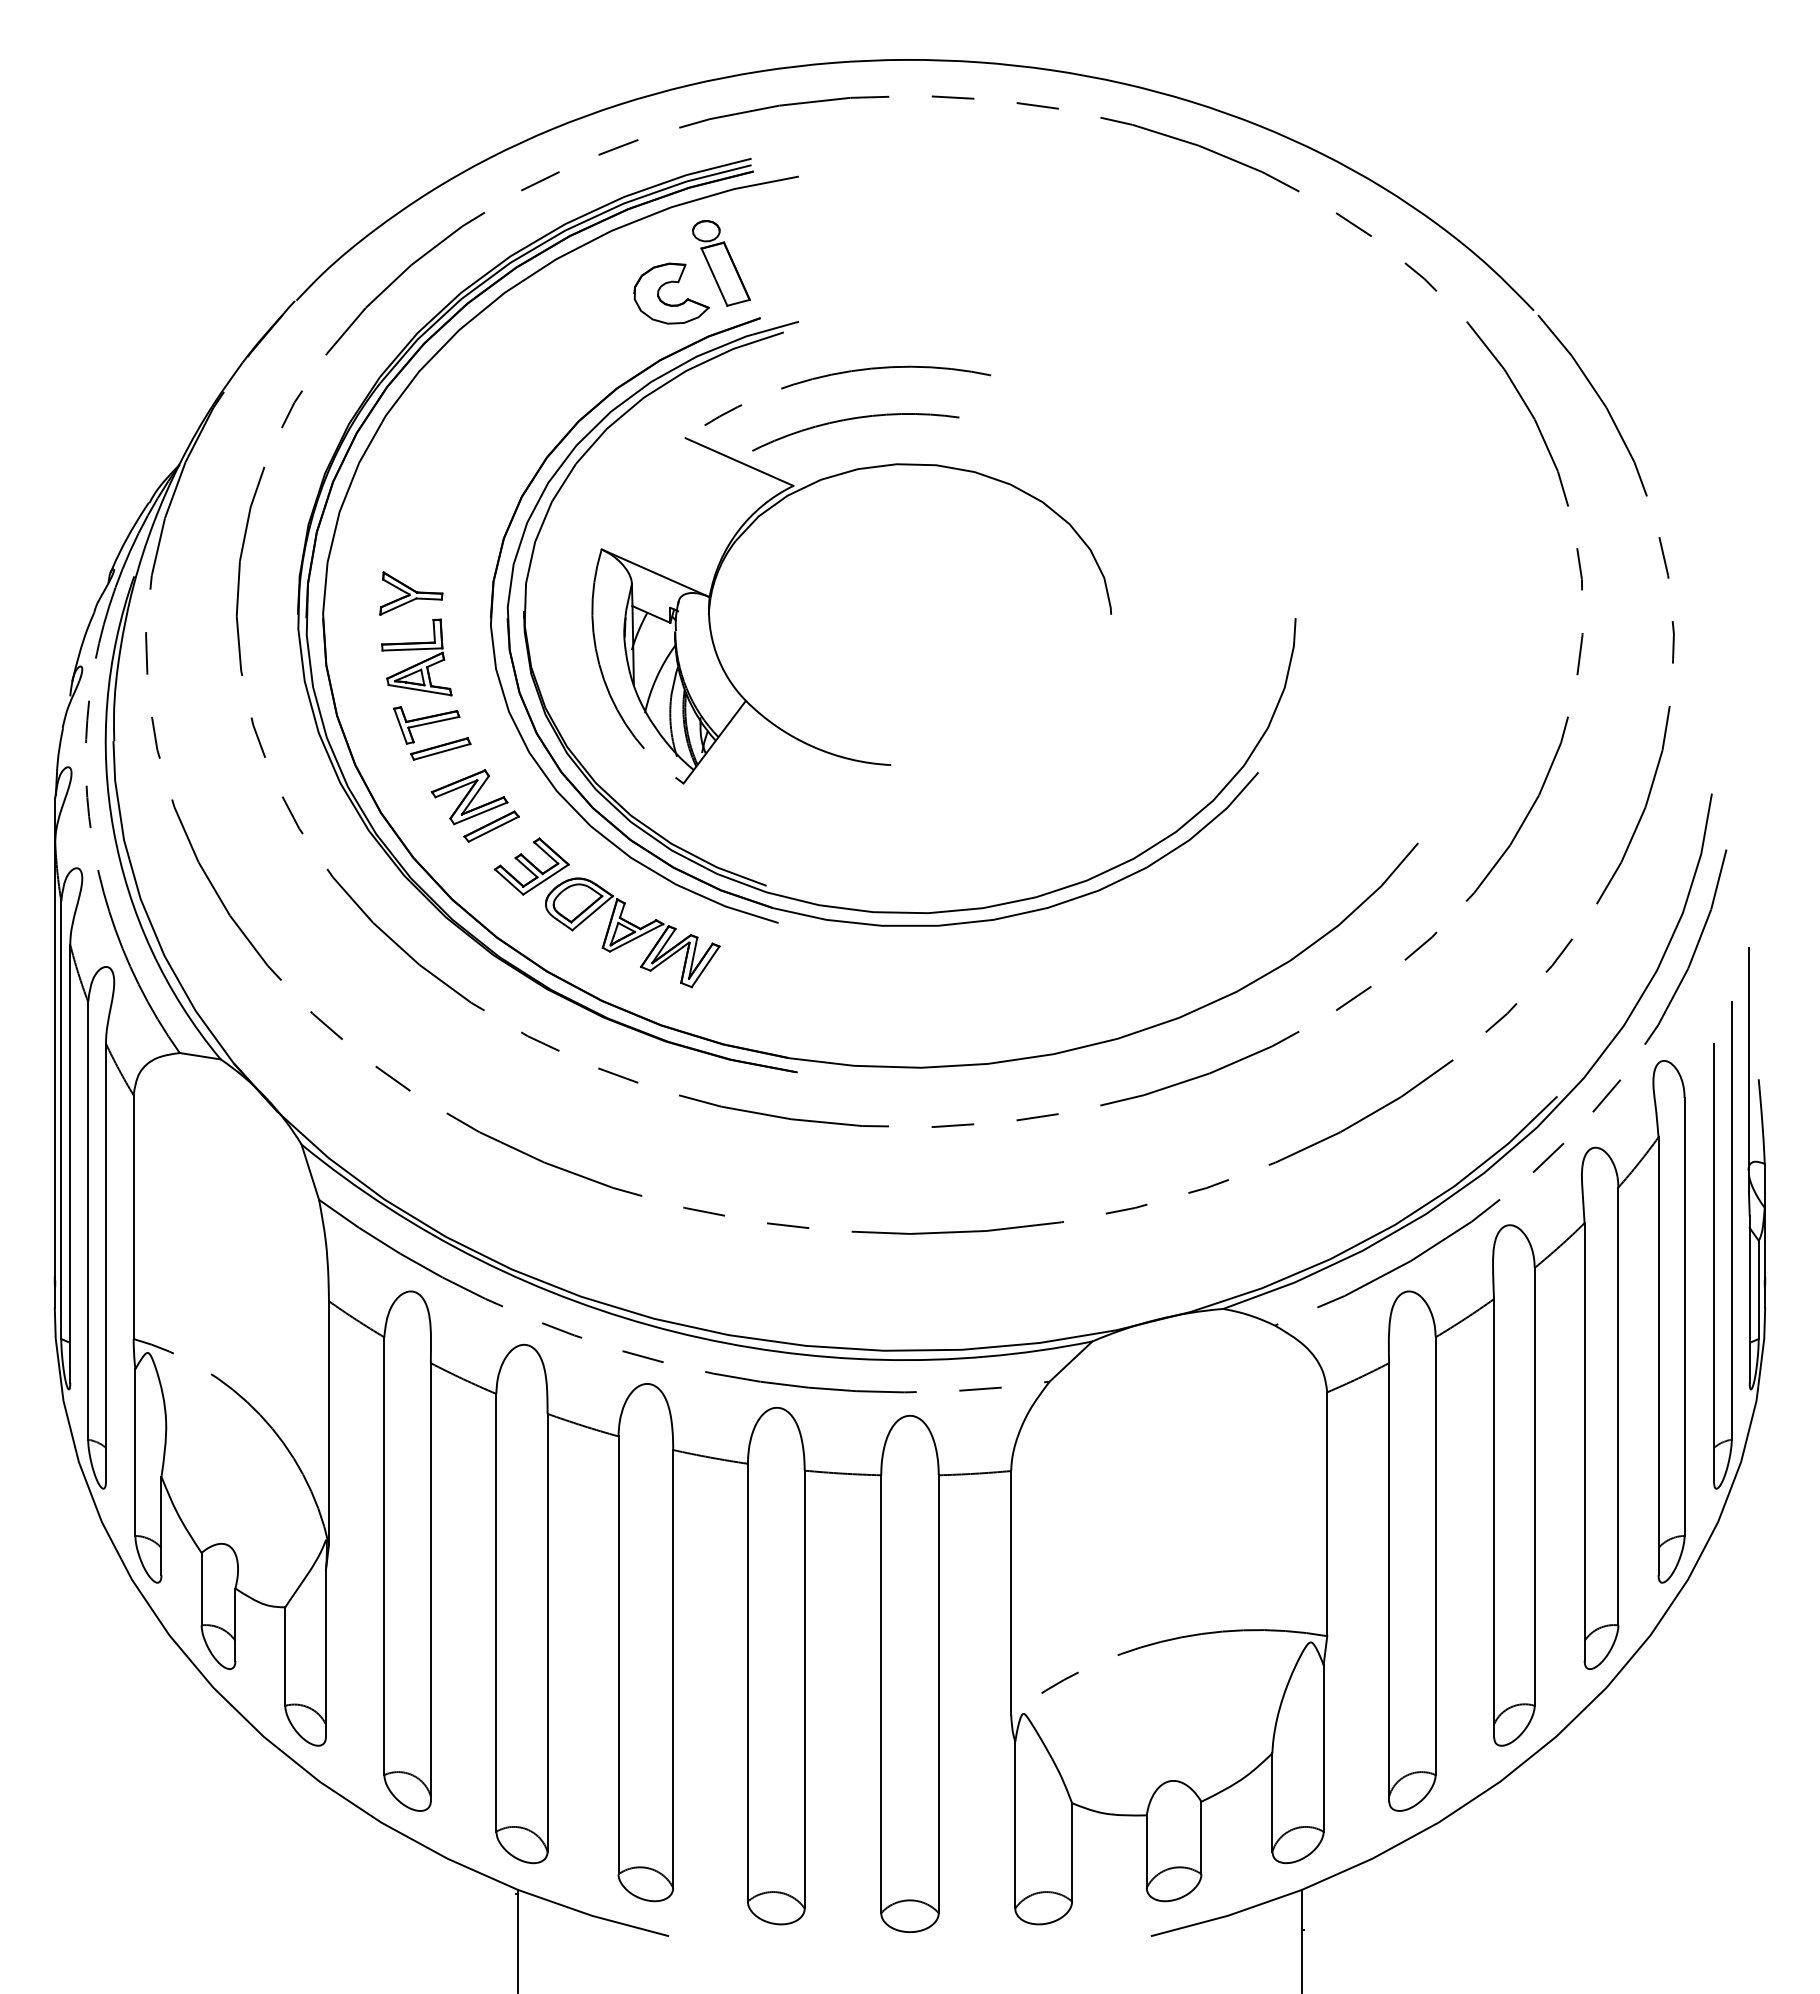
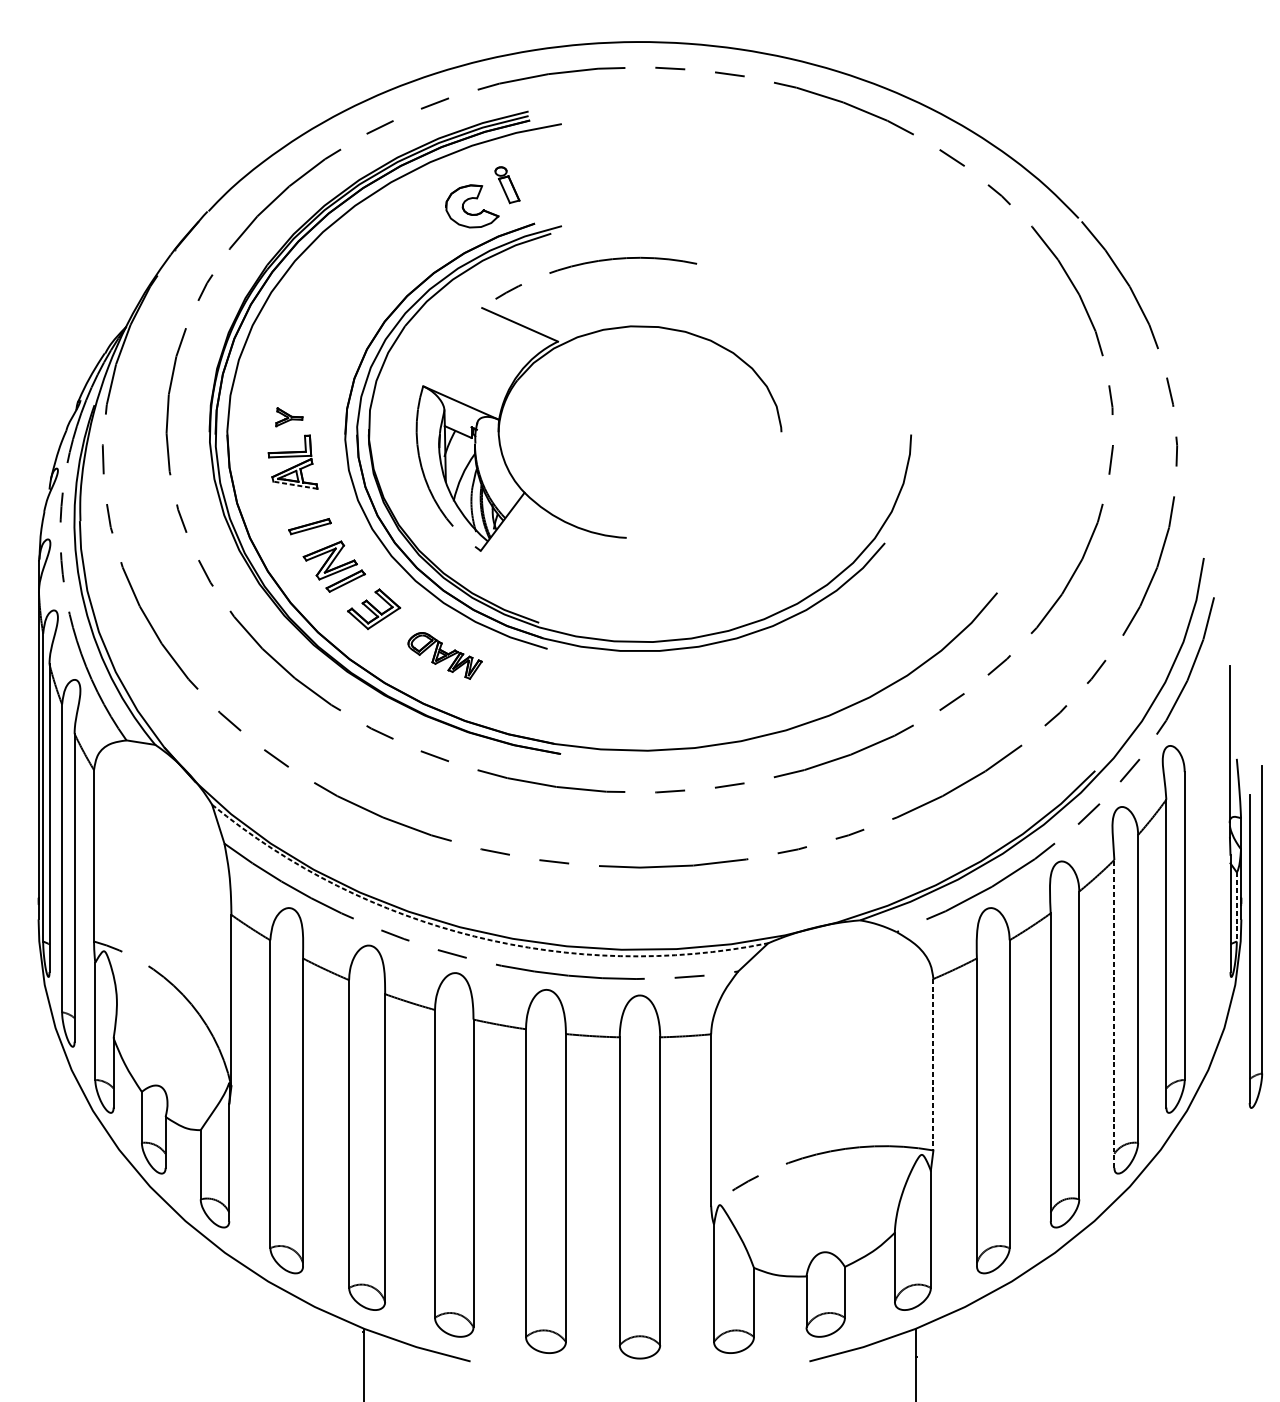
part: (721, 263) -> (507, 185), size x0.6
arc: (854, 419) -> (600, 294), removed
part: (411, 593) -> (289, 417), size x0.6
line: (420, 690) -> (295, 485), solid -> dashed
part: (426, 725) -> (300, 510), removed
part: (632, 932) -> (444, 655), size x0.6
part: (1714, 1245) -> (1250, 936), moved
line: (1758, 1290) -> (1236, 907), solid -> dashed
arc: (674, 1331) -> (474, 936), solid -> dashed
line: (1584, 1442) -> (1114, 1014), solid -> dashed
line: (1327, 1514) -> (933, 1064), solid -> dashed

